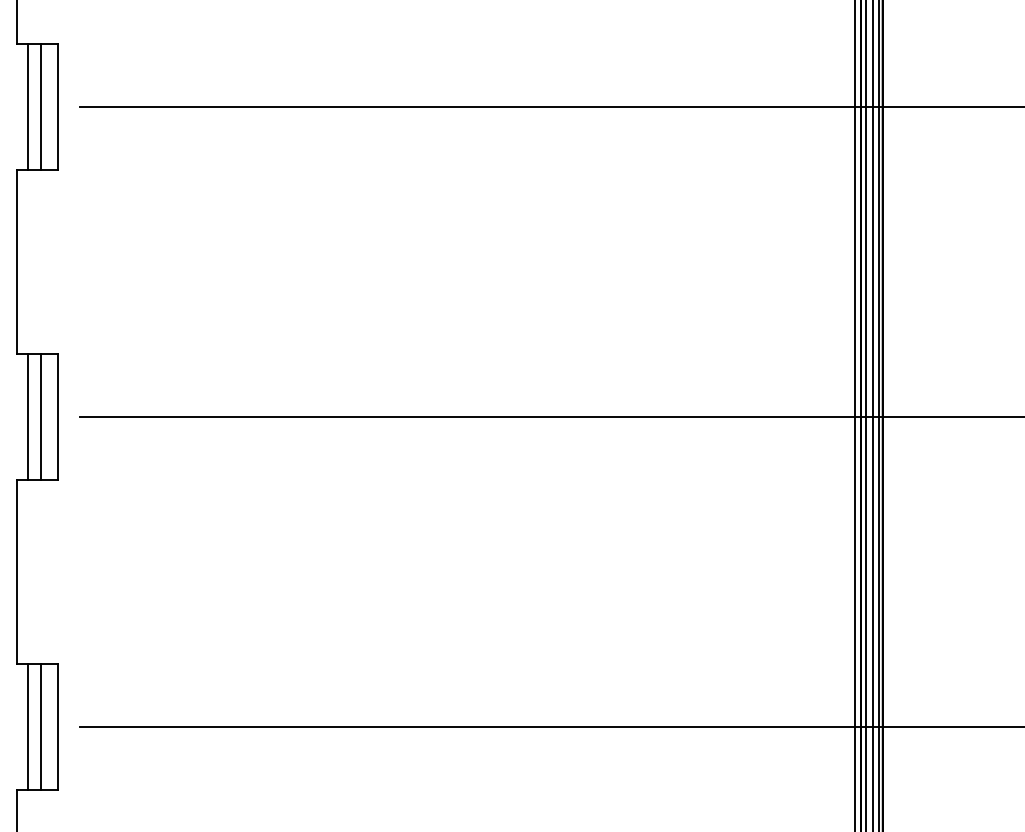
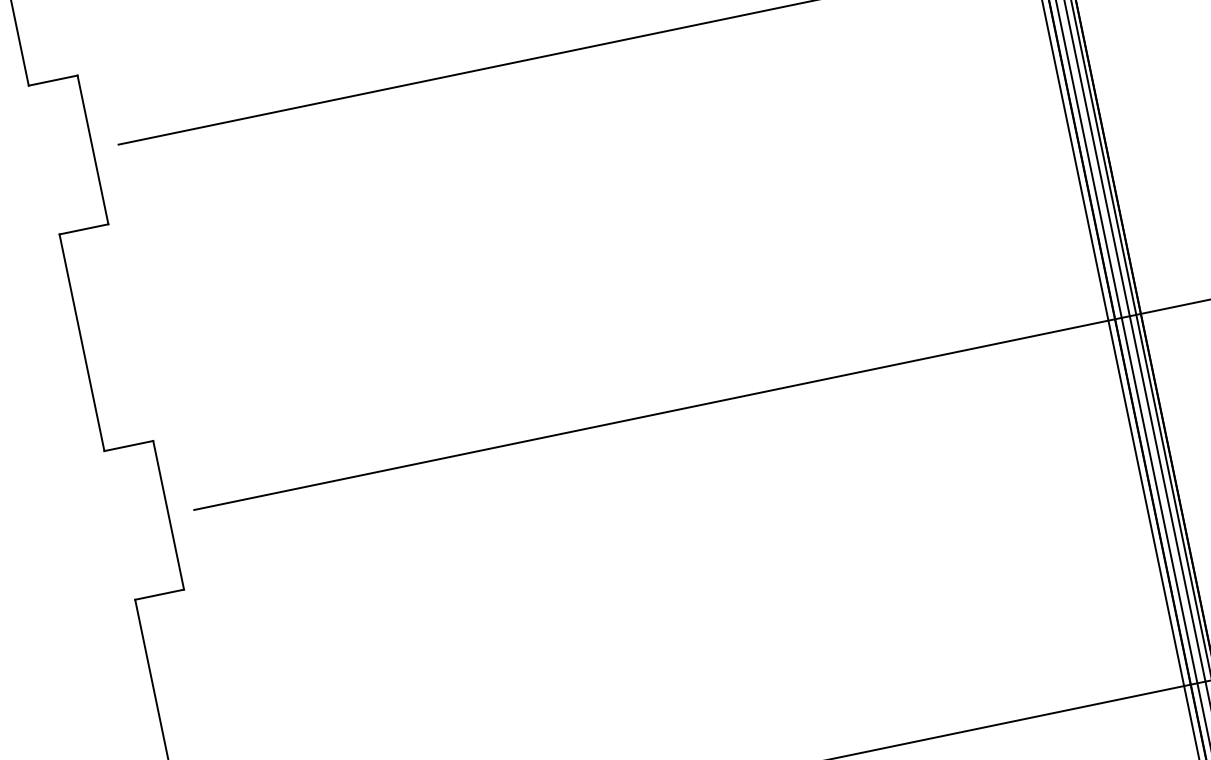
line: (27, 107) -> (56, 157), removed
line: (41, 107) -> (73, 154), removed
line: (27, 417) -> (132, 523), removed
line: (41, 417) -> (149, 519), removed

